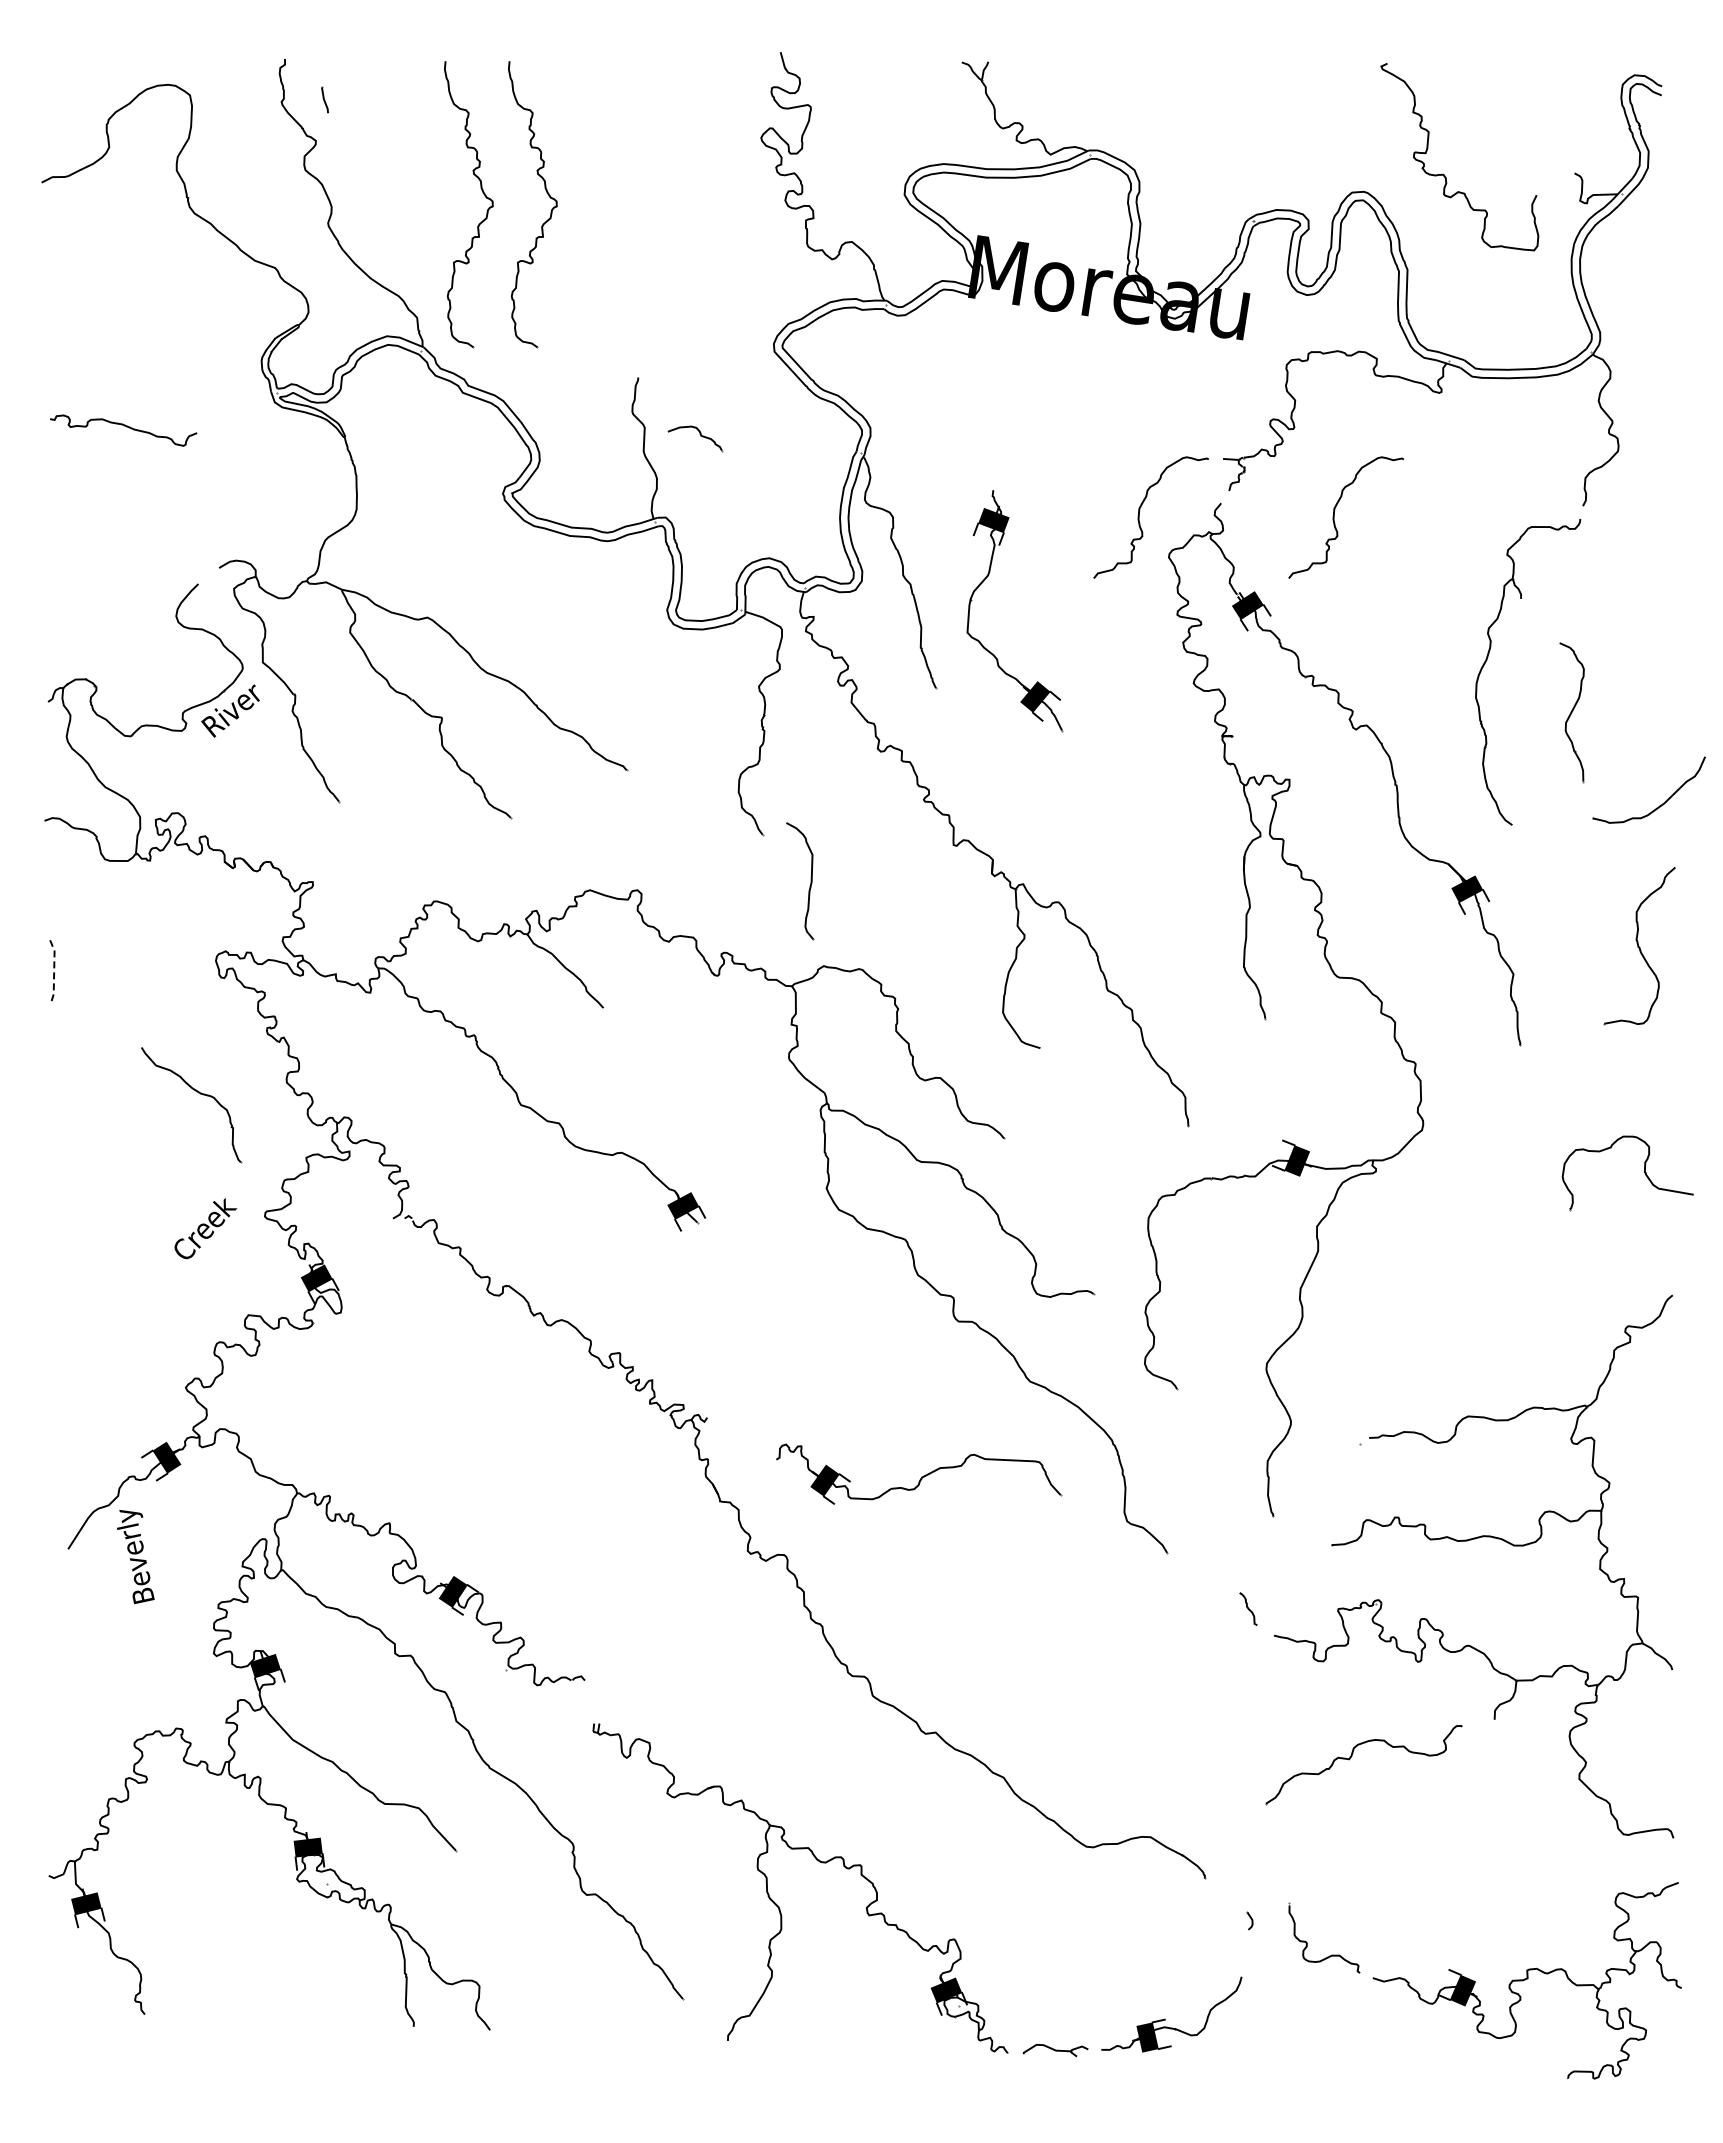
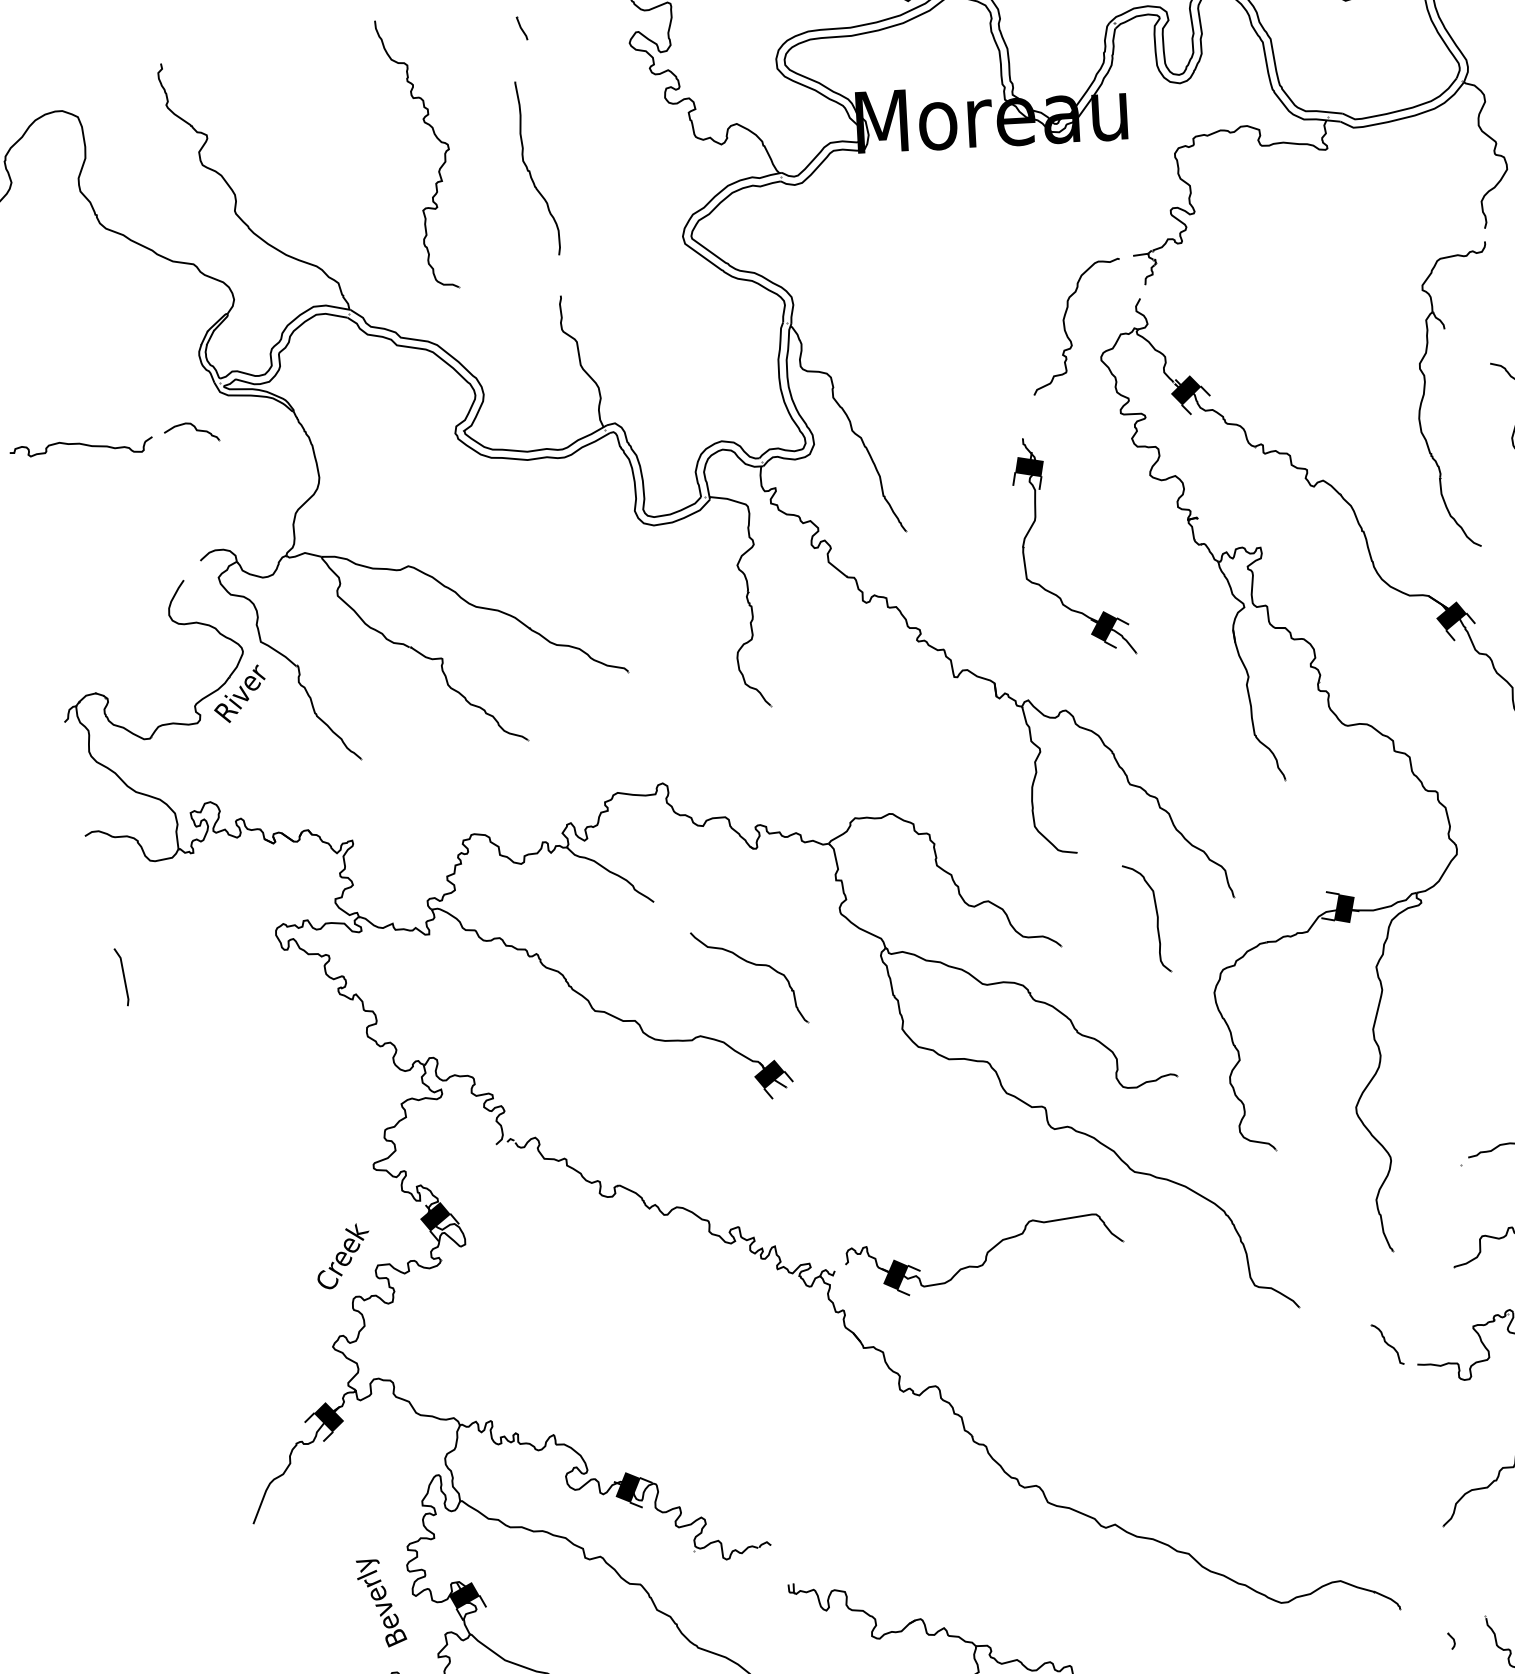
part: (324, 99) -> (521, 27), moved
part: (484, 196) -> (378, 154), removed
curve: (634, 246) -> (530, 171), added
part: (695, 438) -> (191, 433), moved
curve: (1334, 517) -> (1250, 289), removed
part: (984, 581) -> (1032, 526), moved
part: (810, 881) -> (1156, 916), moved
line: (54, 969) -> (124, 975), dashed -> solid
part: (198, 1093) -> (753, 965), moved
text: (205, 1228) -> (343, 1256), moved
part: (919, 1473) -> (984, 1249), moved
text: (135, 1557) -> (380, 1602), moved
part: (1248, 1608) -> (1387, 1343), size x1.43

